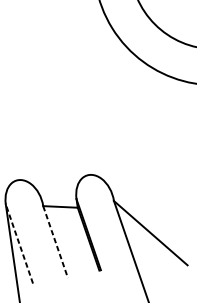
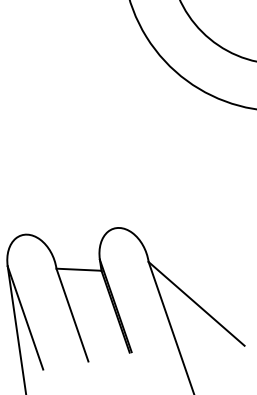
line: (55, 242) -> (72, 315), dashed -> solid
line: (19, 244) -> (25, 318), dashed -> solid

